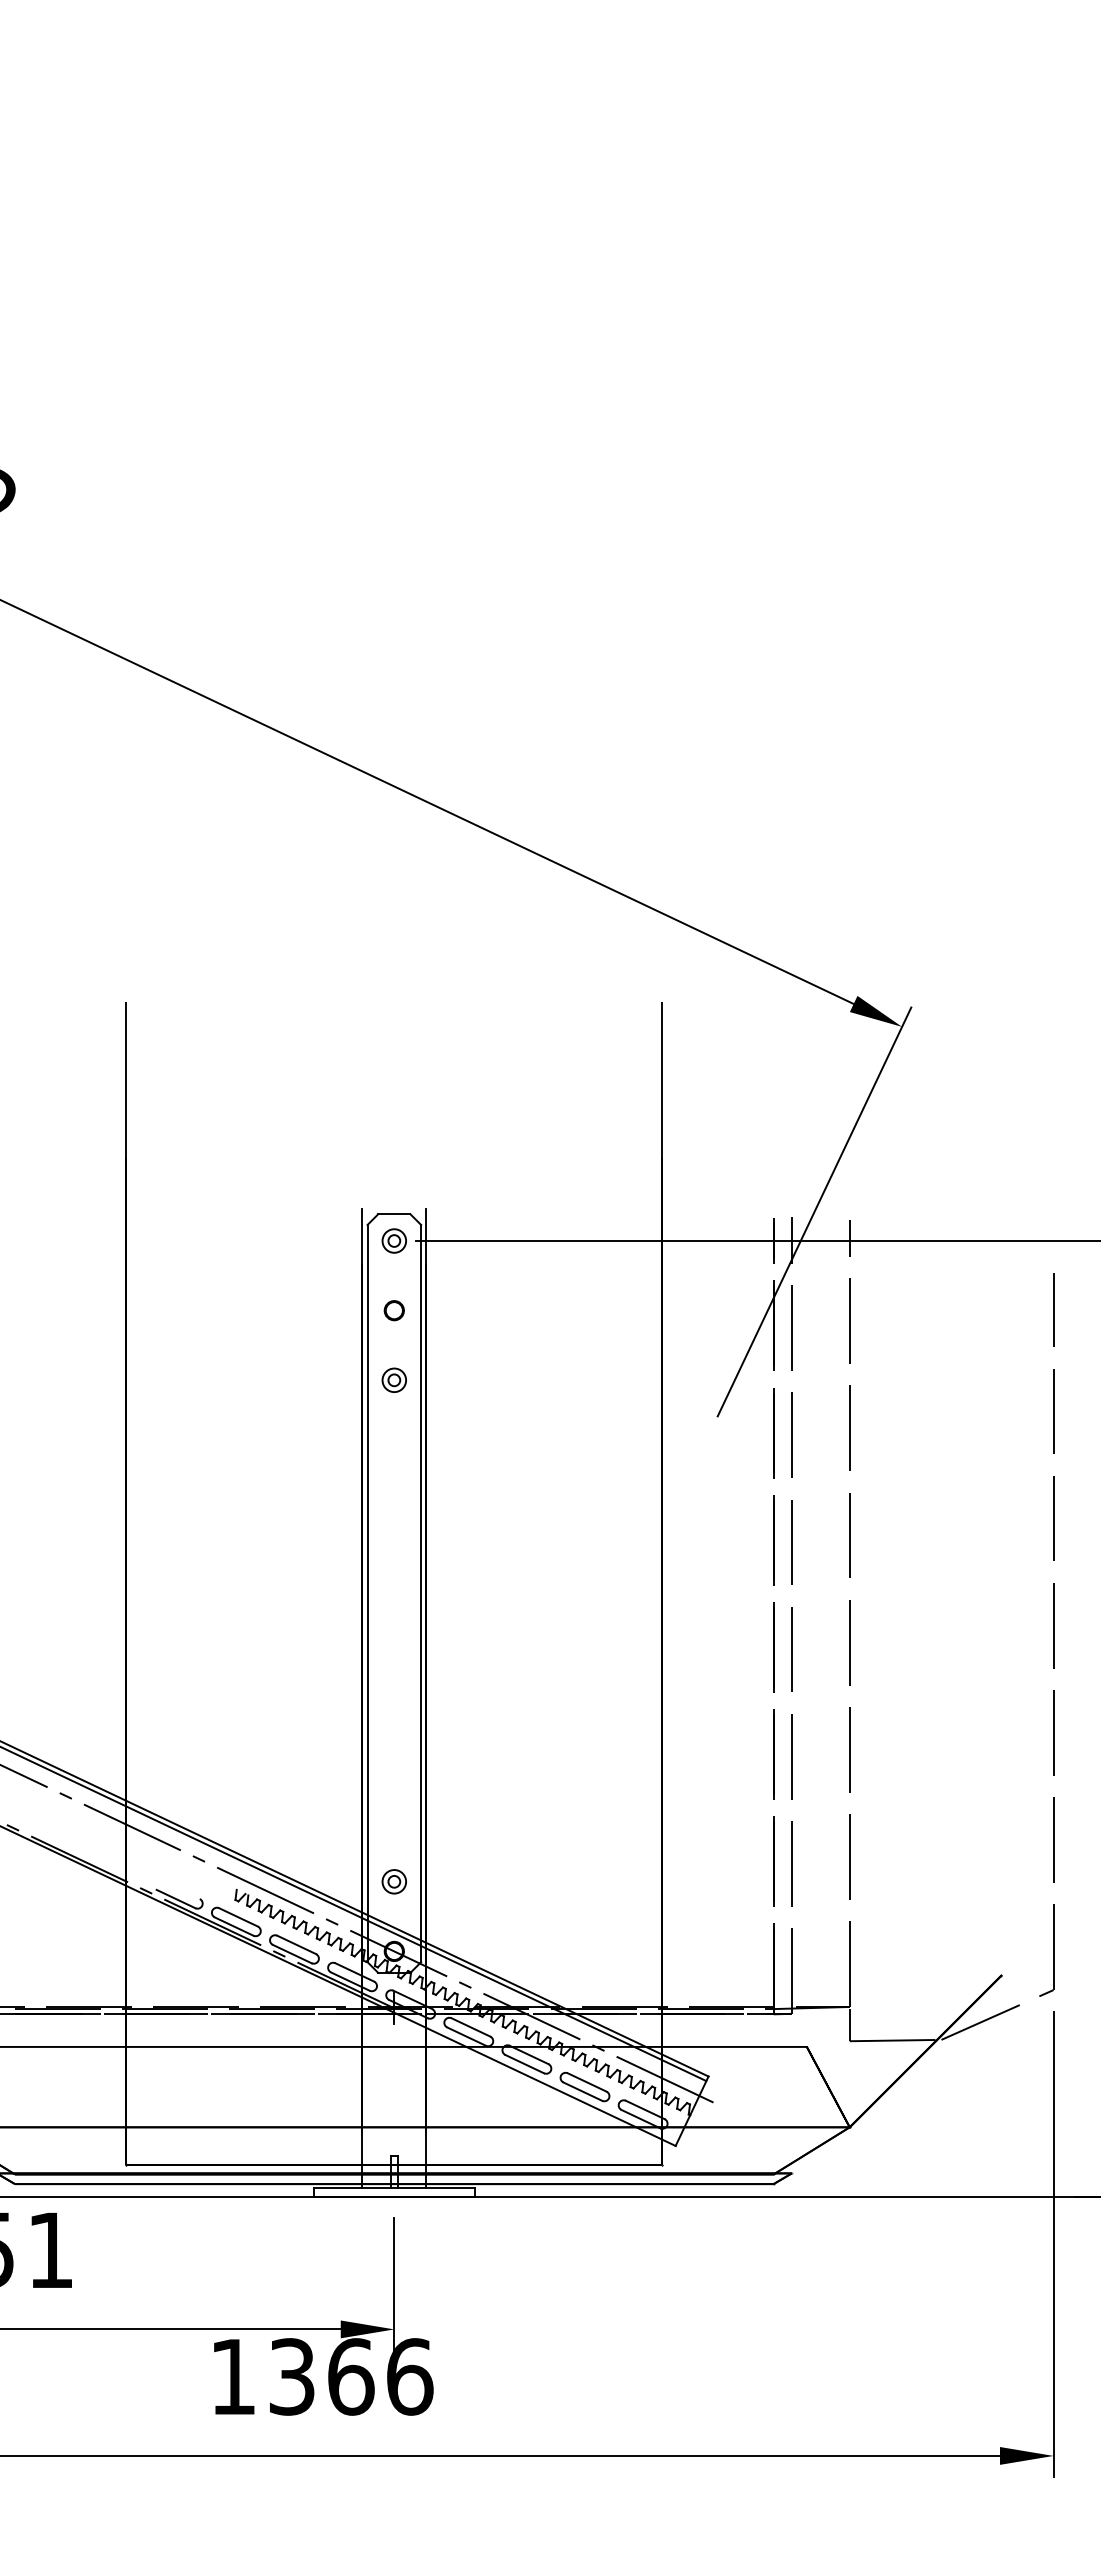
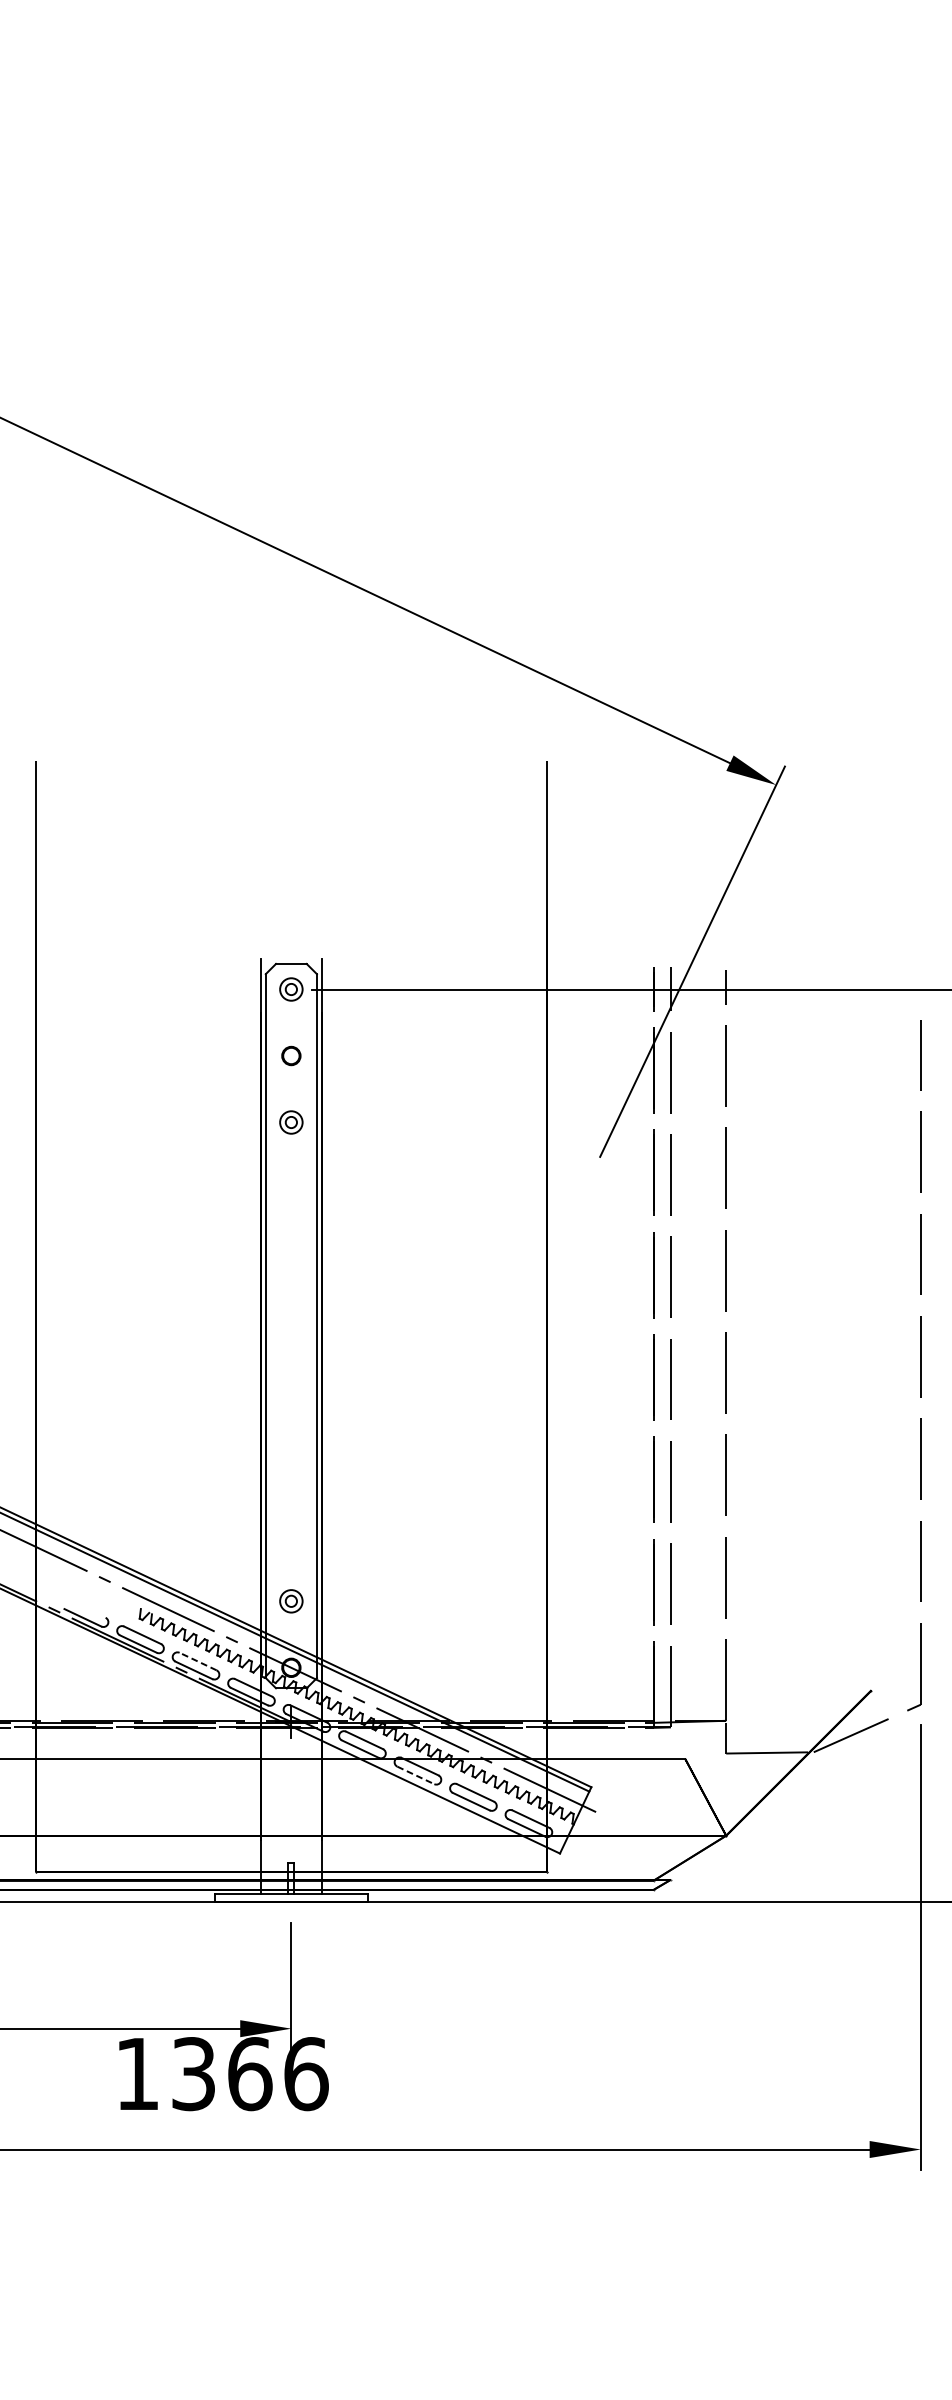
line: (296, 1944) -> (197, 1661), solid -> dashed
line: (525, 2064) -> (416, 1775), solid -> dashed

